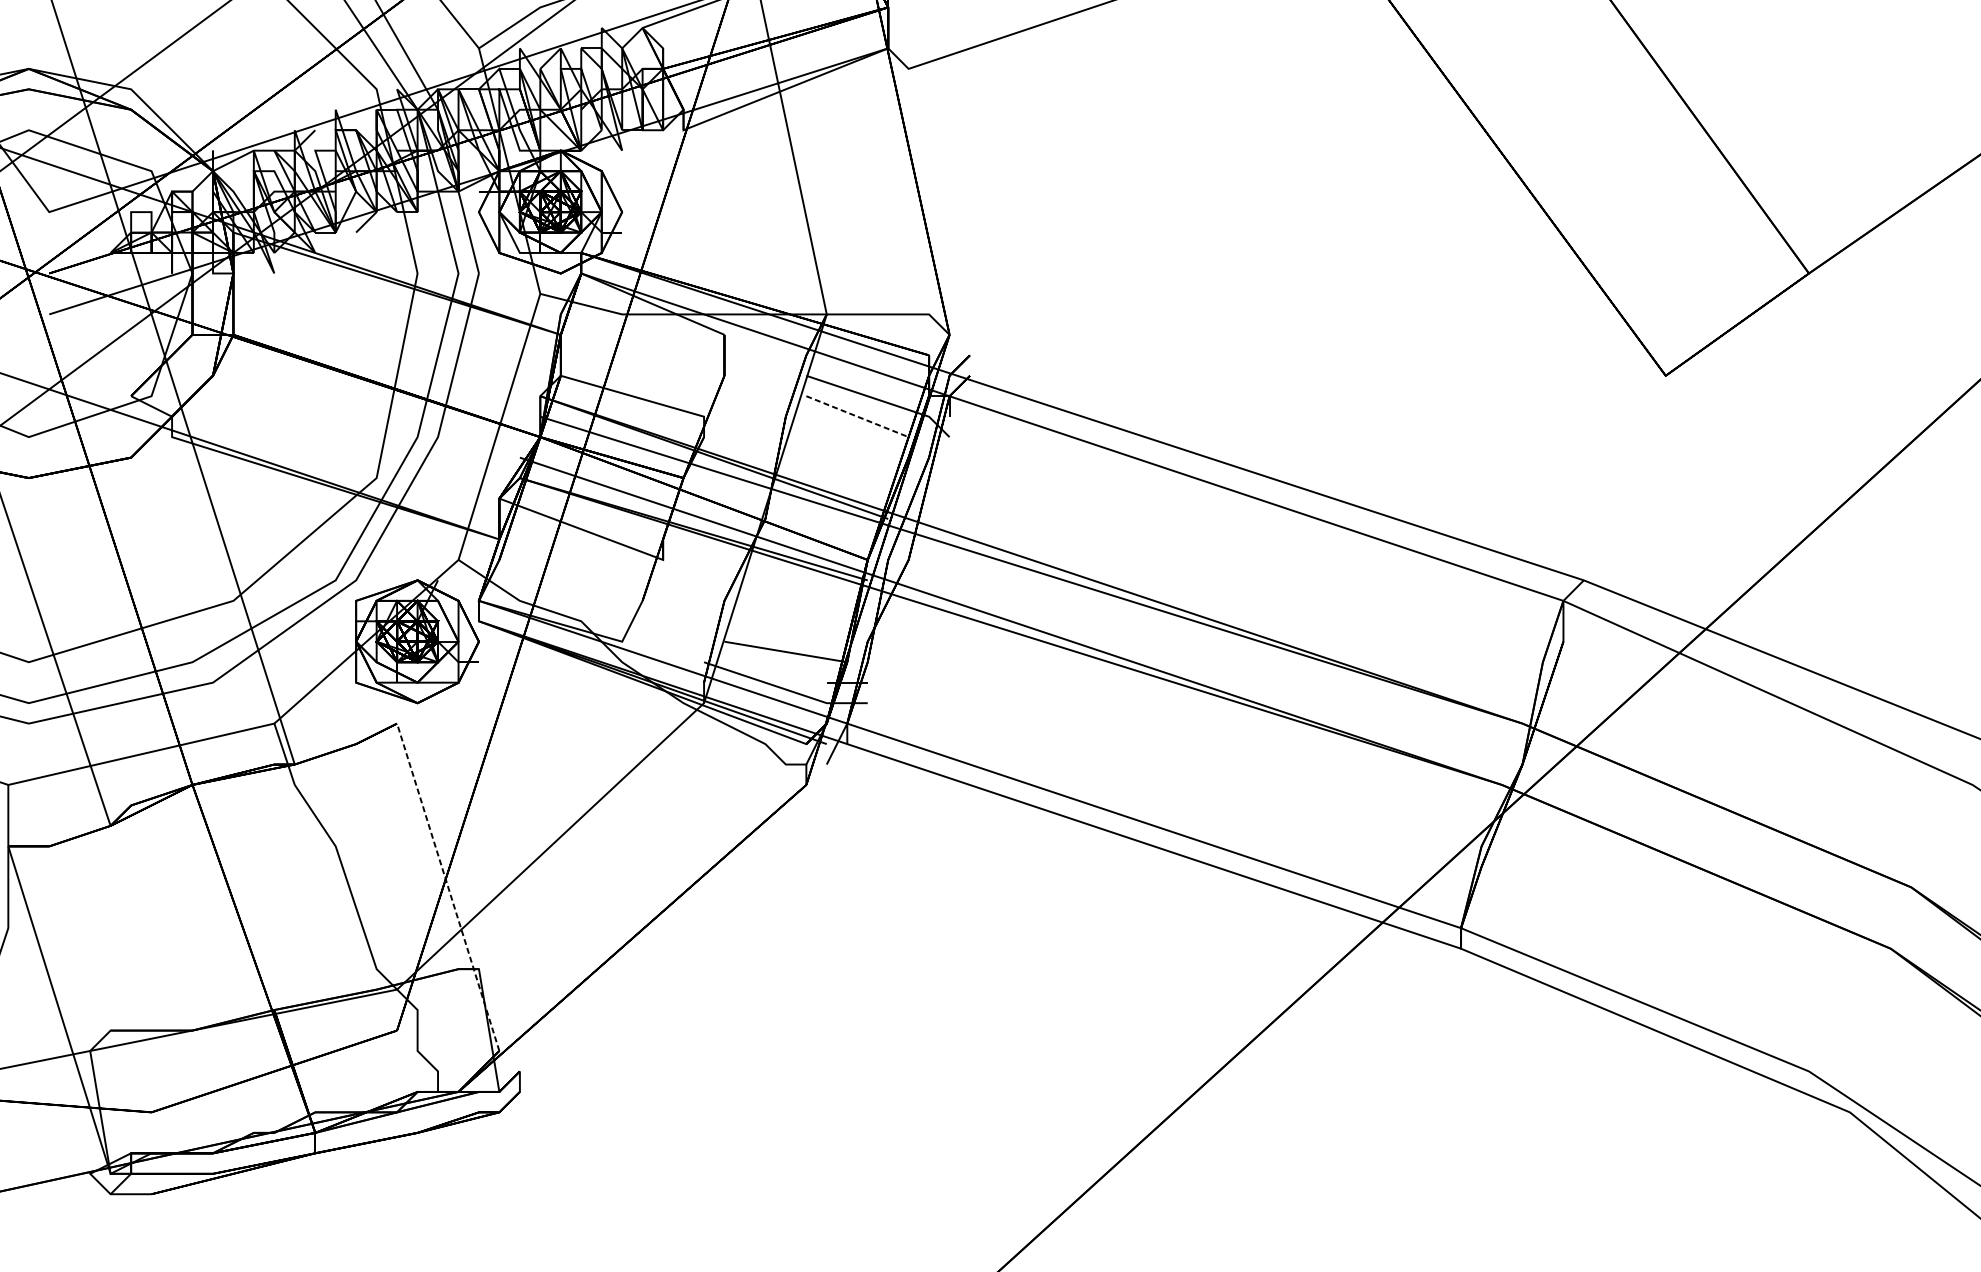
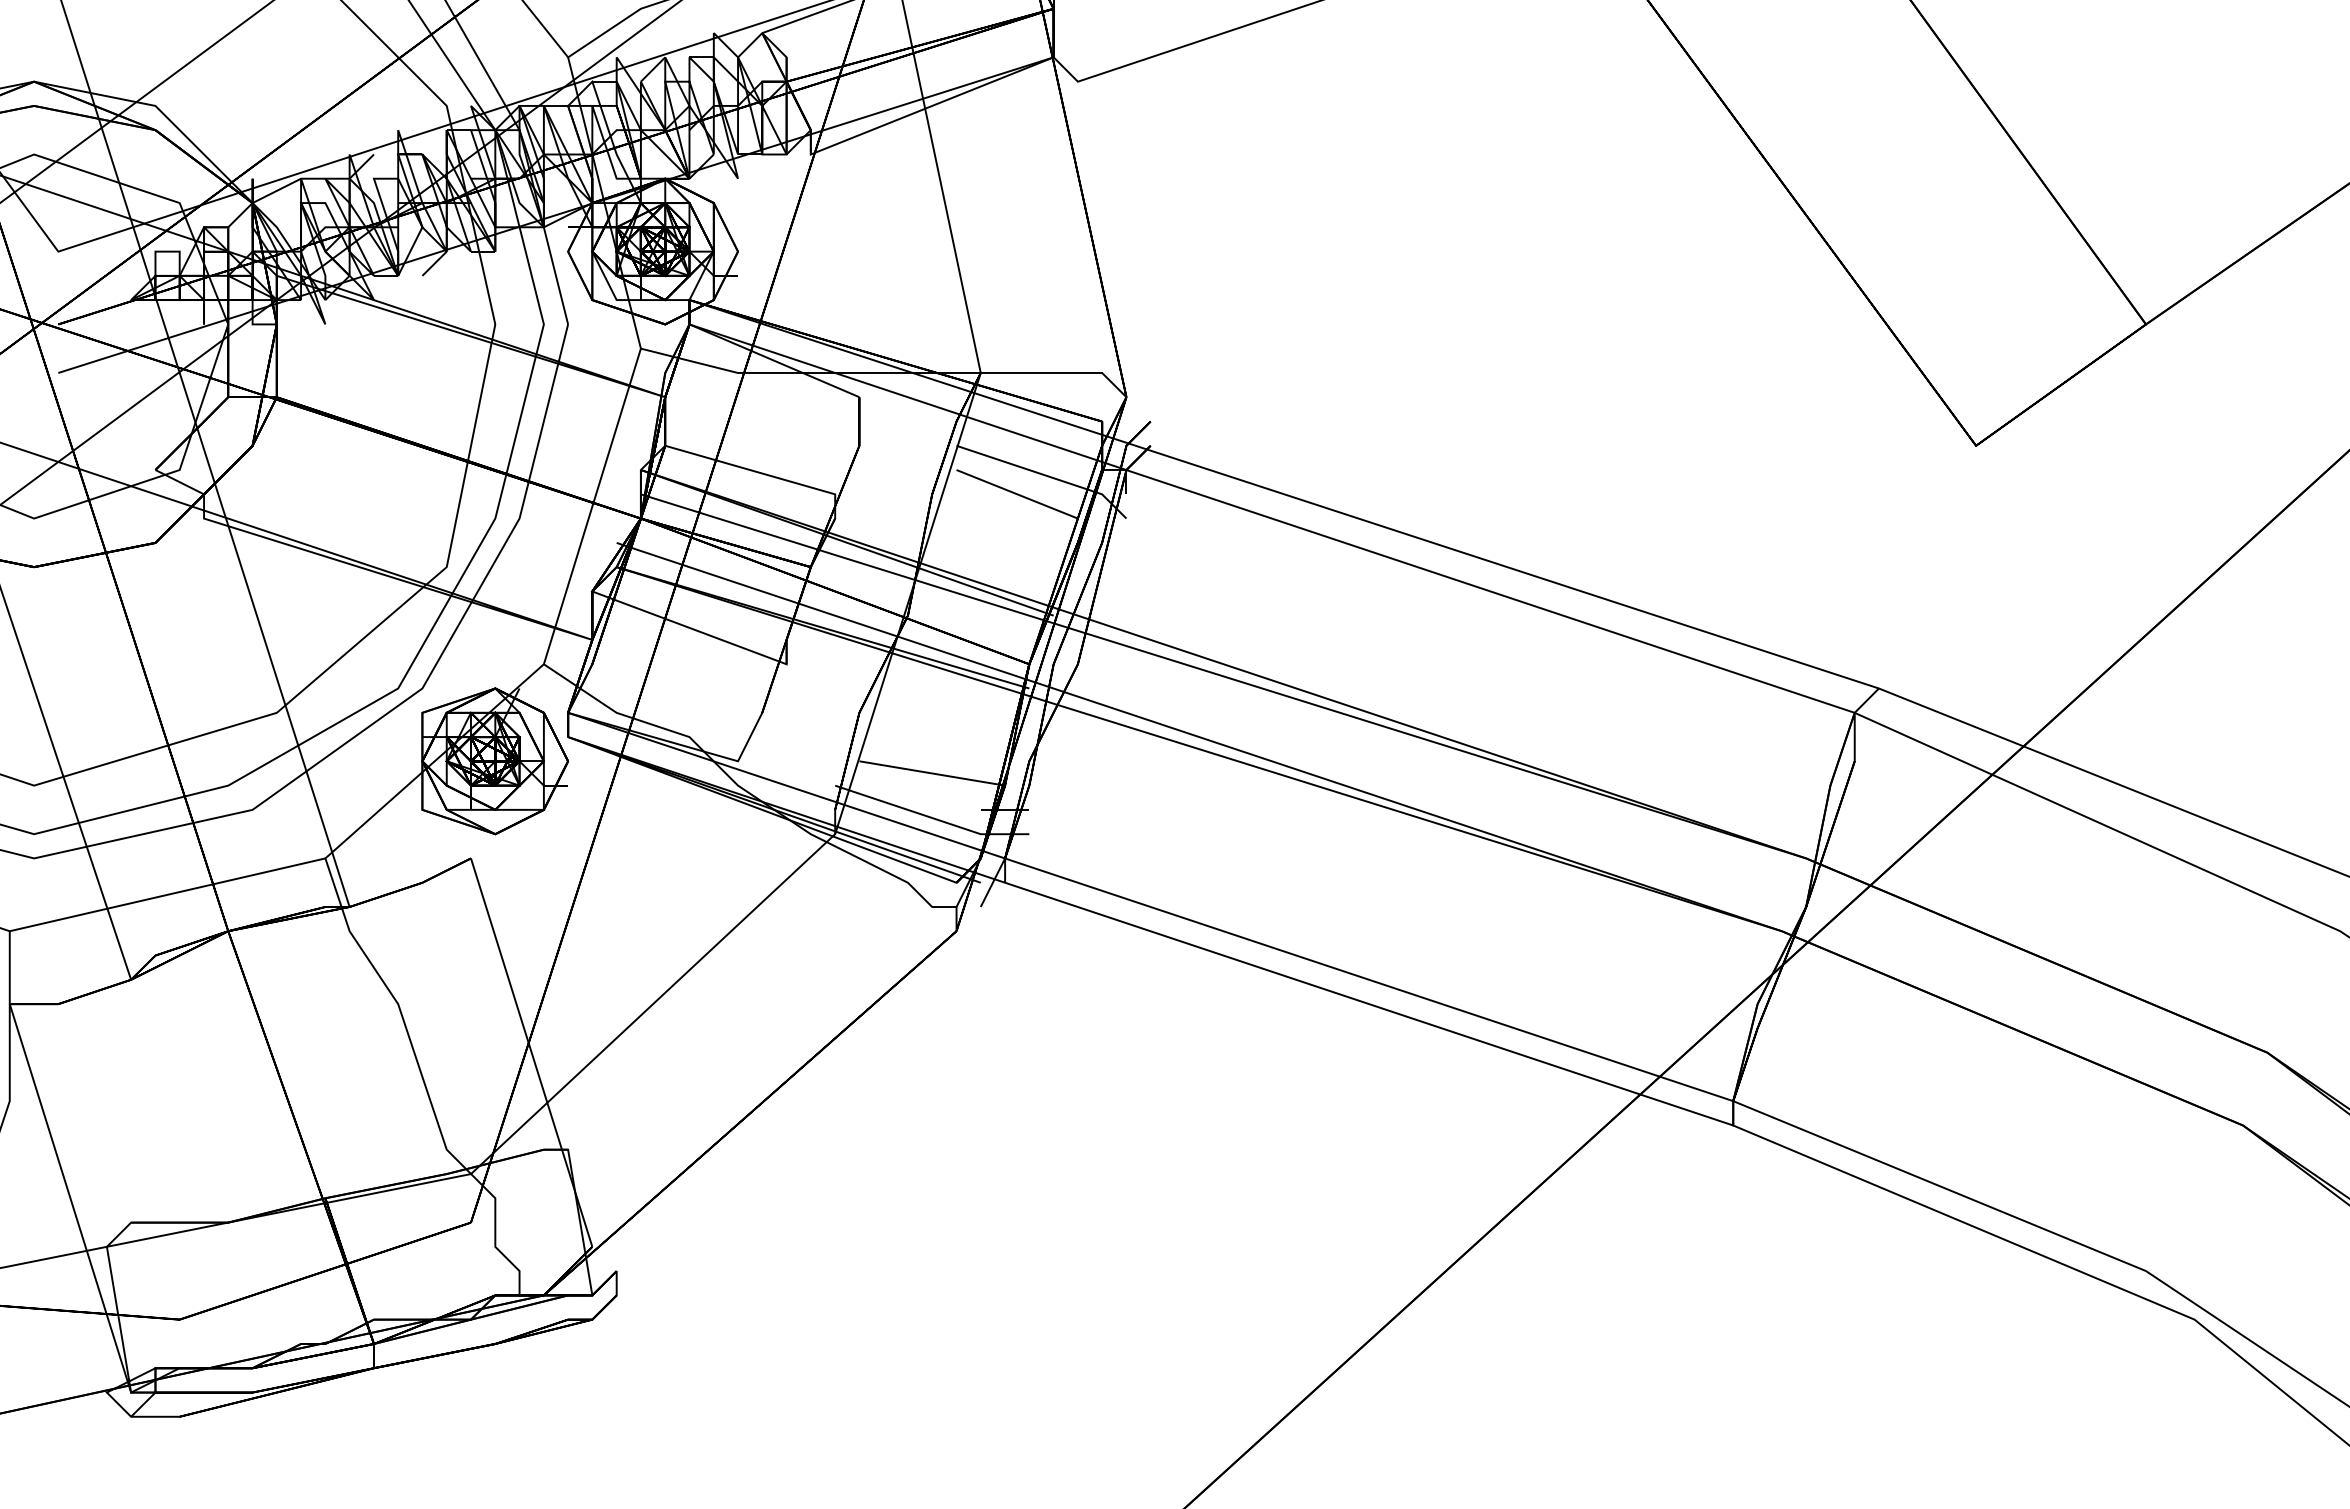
line: (857, 416) -> (1017, 494), dashed -> solid
line: (448, 887) -> (531, 1052), dashed -> solid

